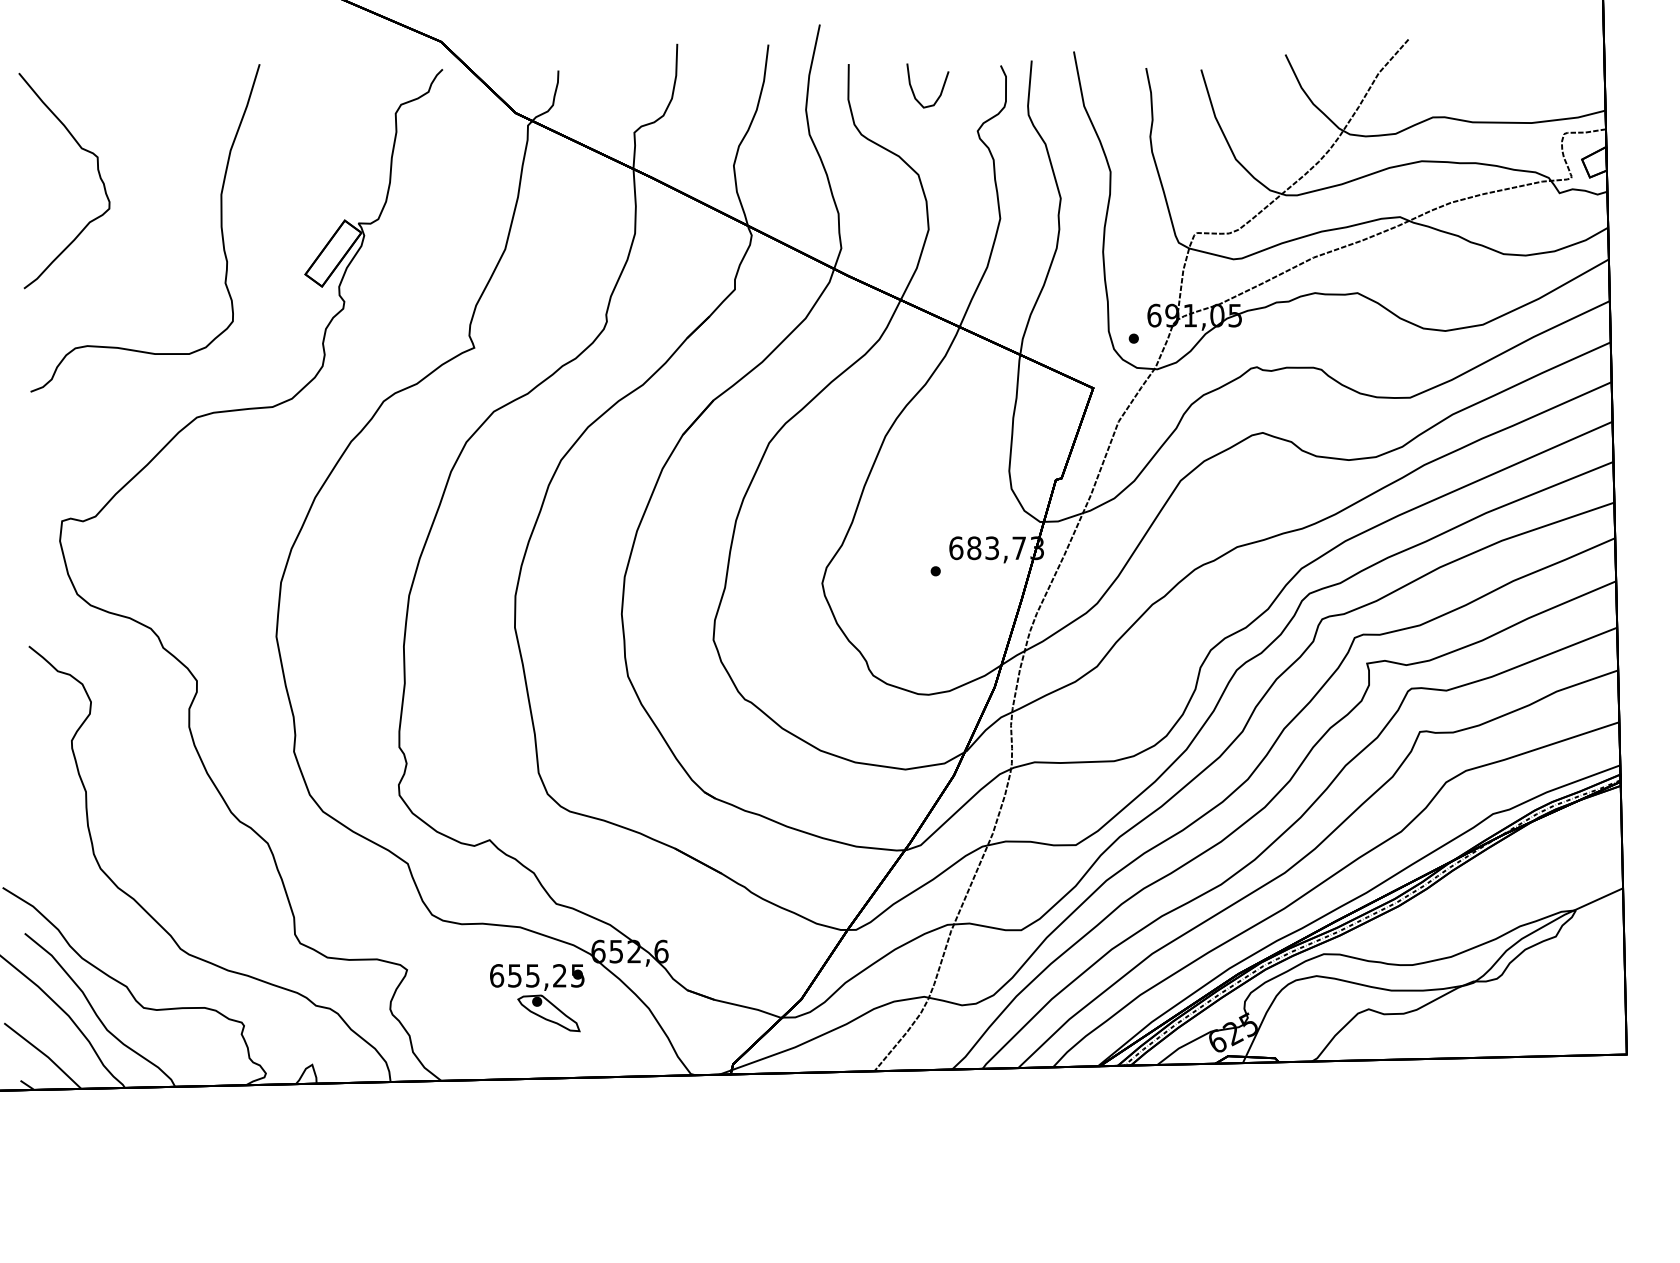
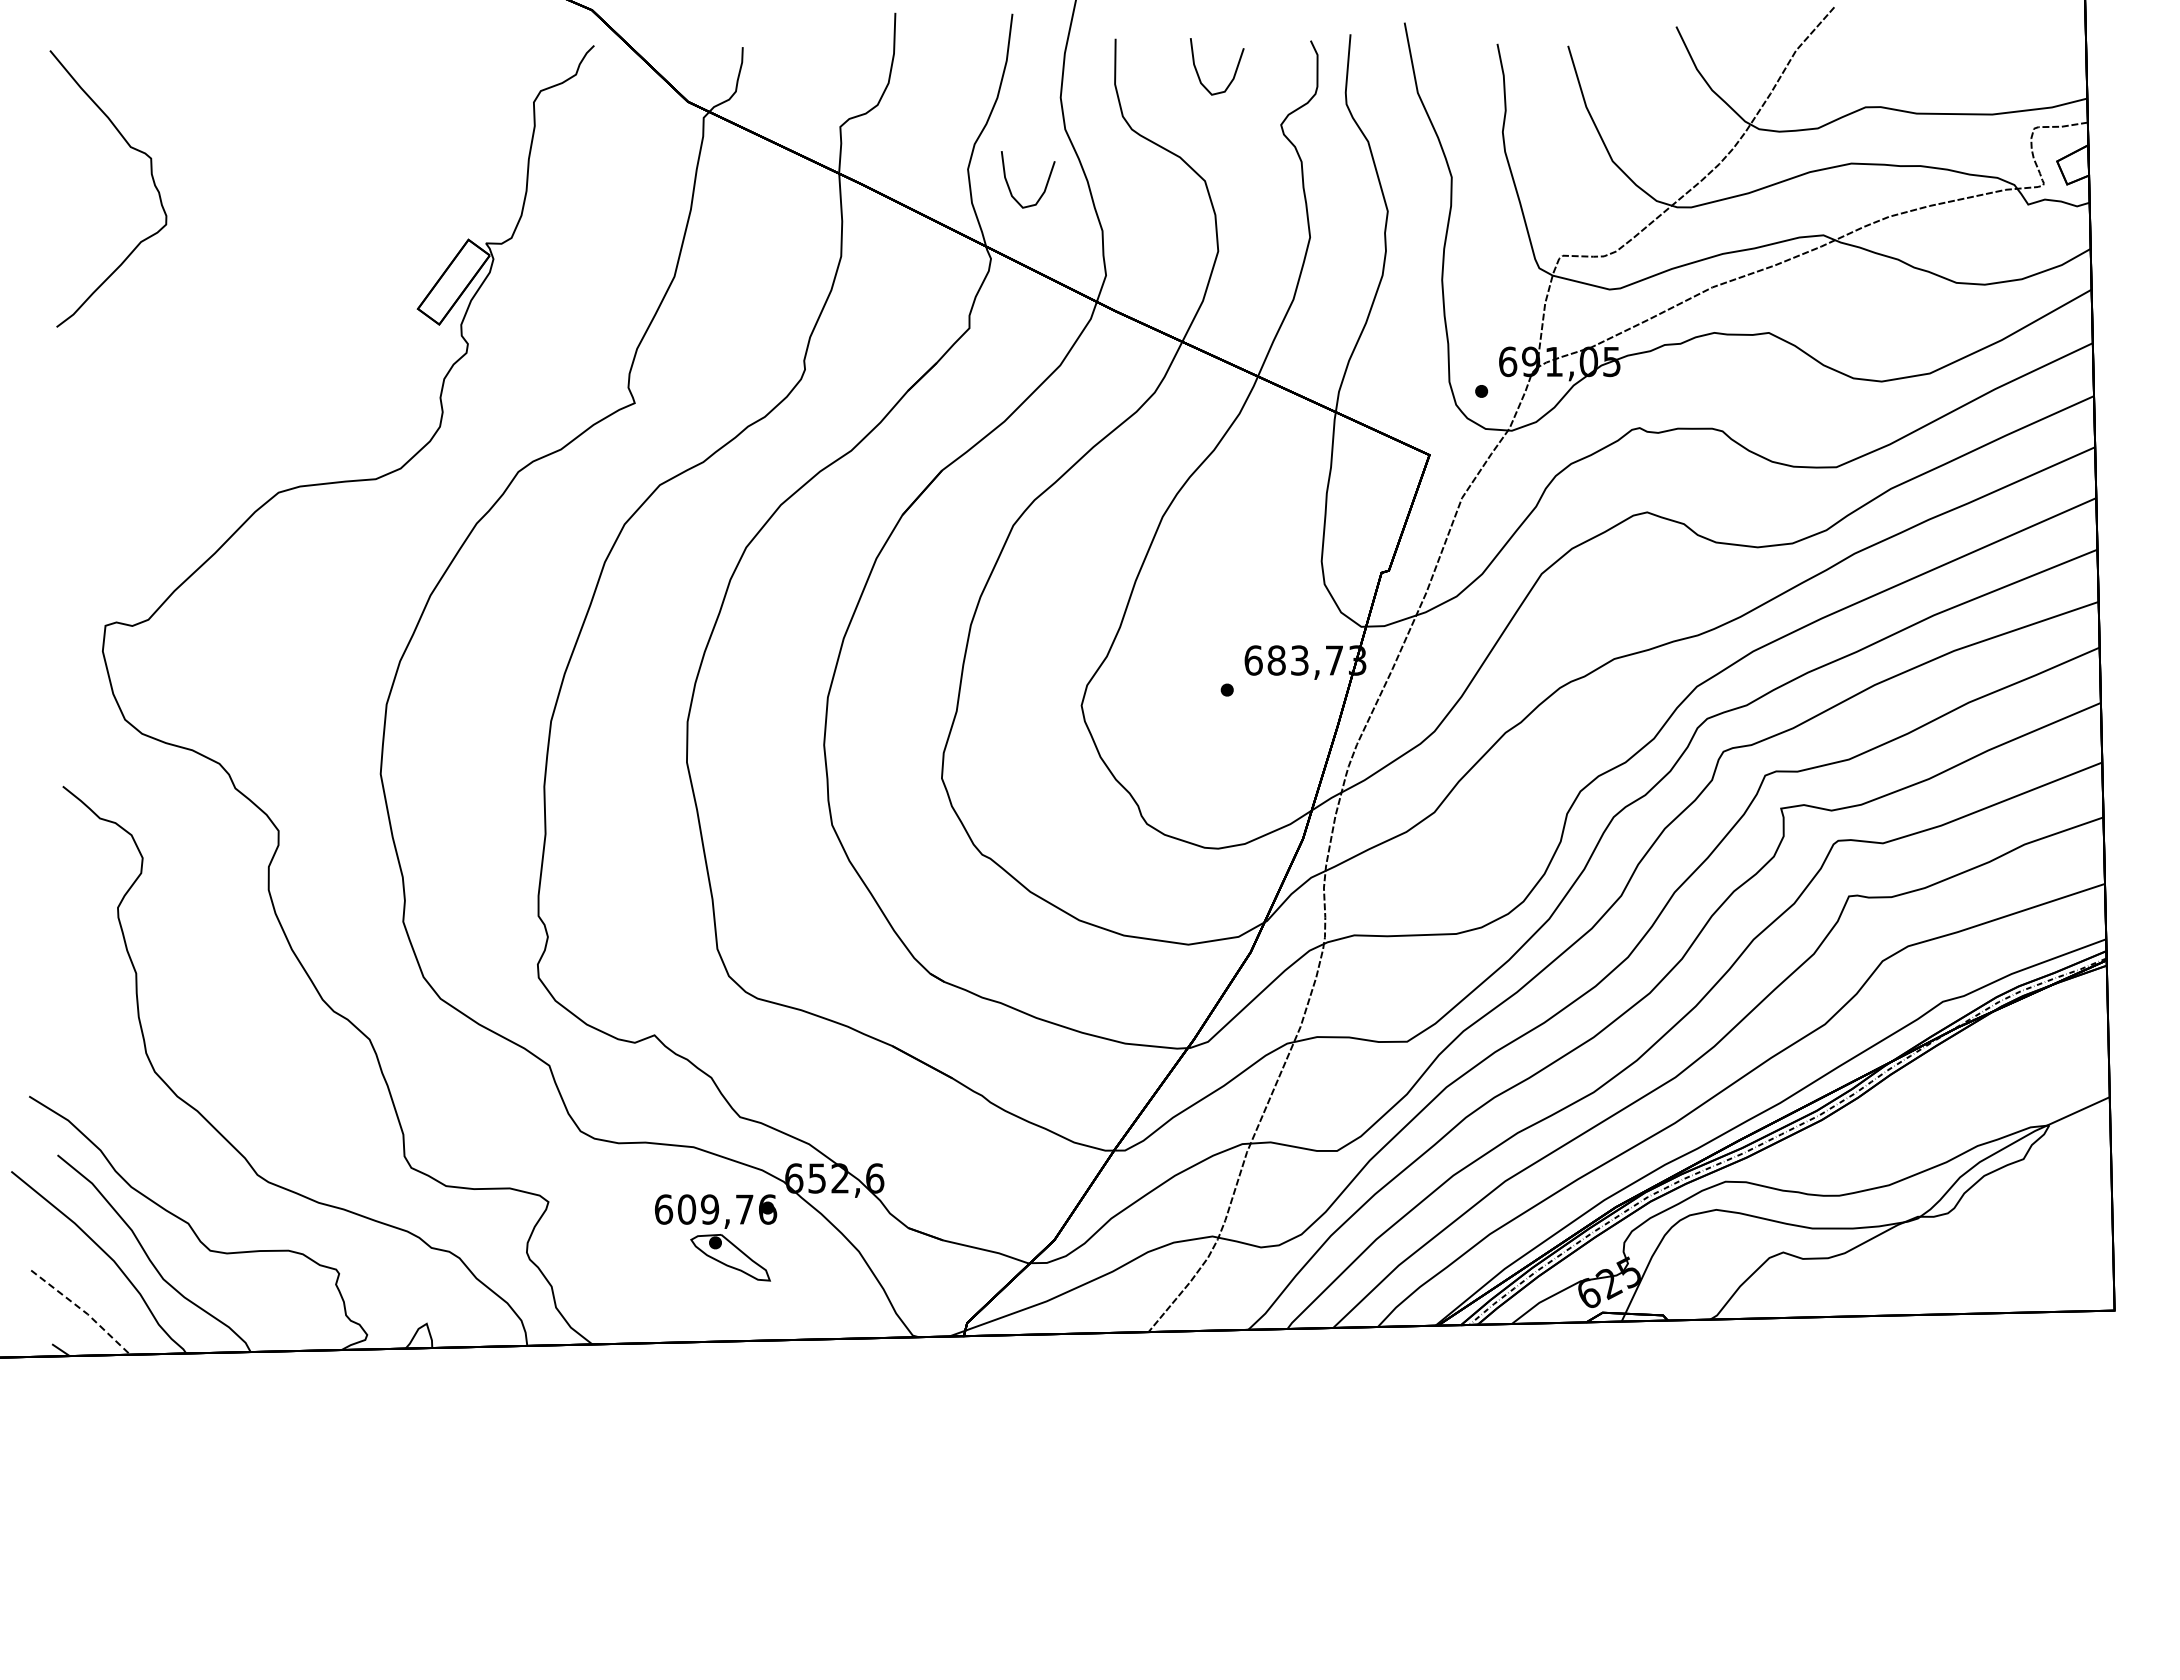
curve: (794, 178) -> (1045, 185), added
curve: (220, 228) -> (309, 249), removed
text: (546, 975) -> (727, 1209), 655,25 -> 609,76
line: (44, 1054) -> (83, 1310), solid -> dashed

